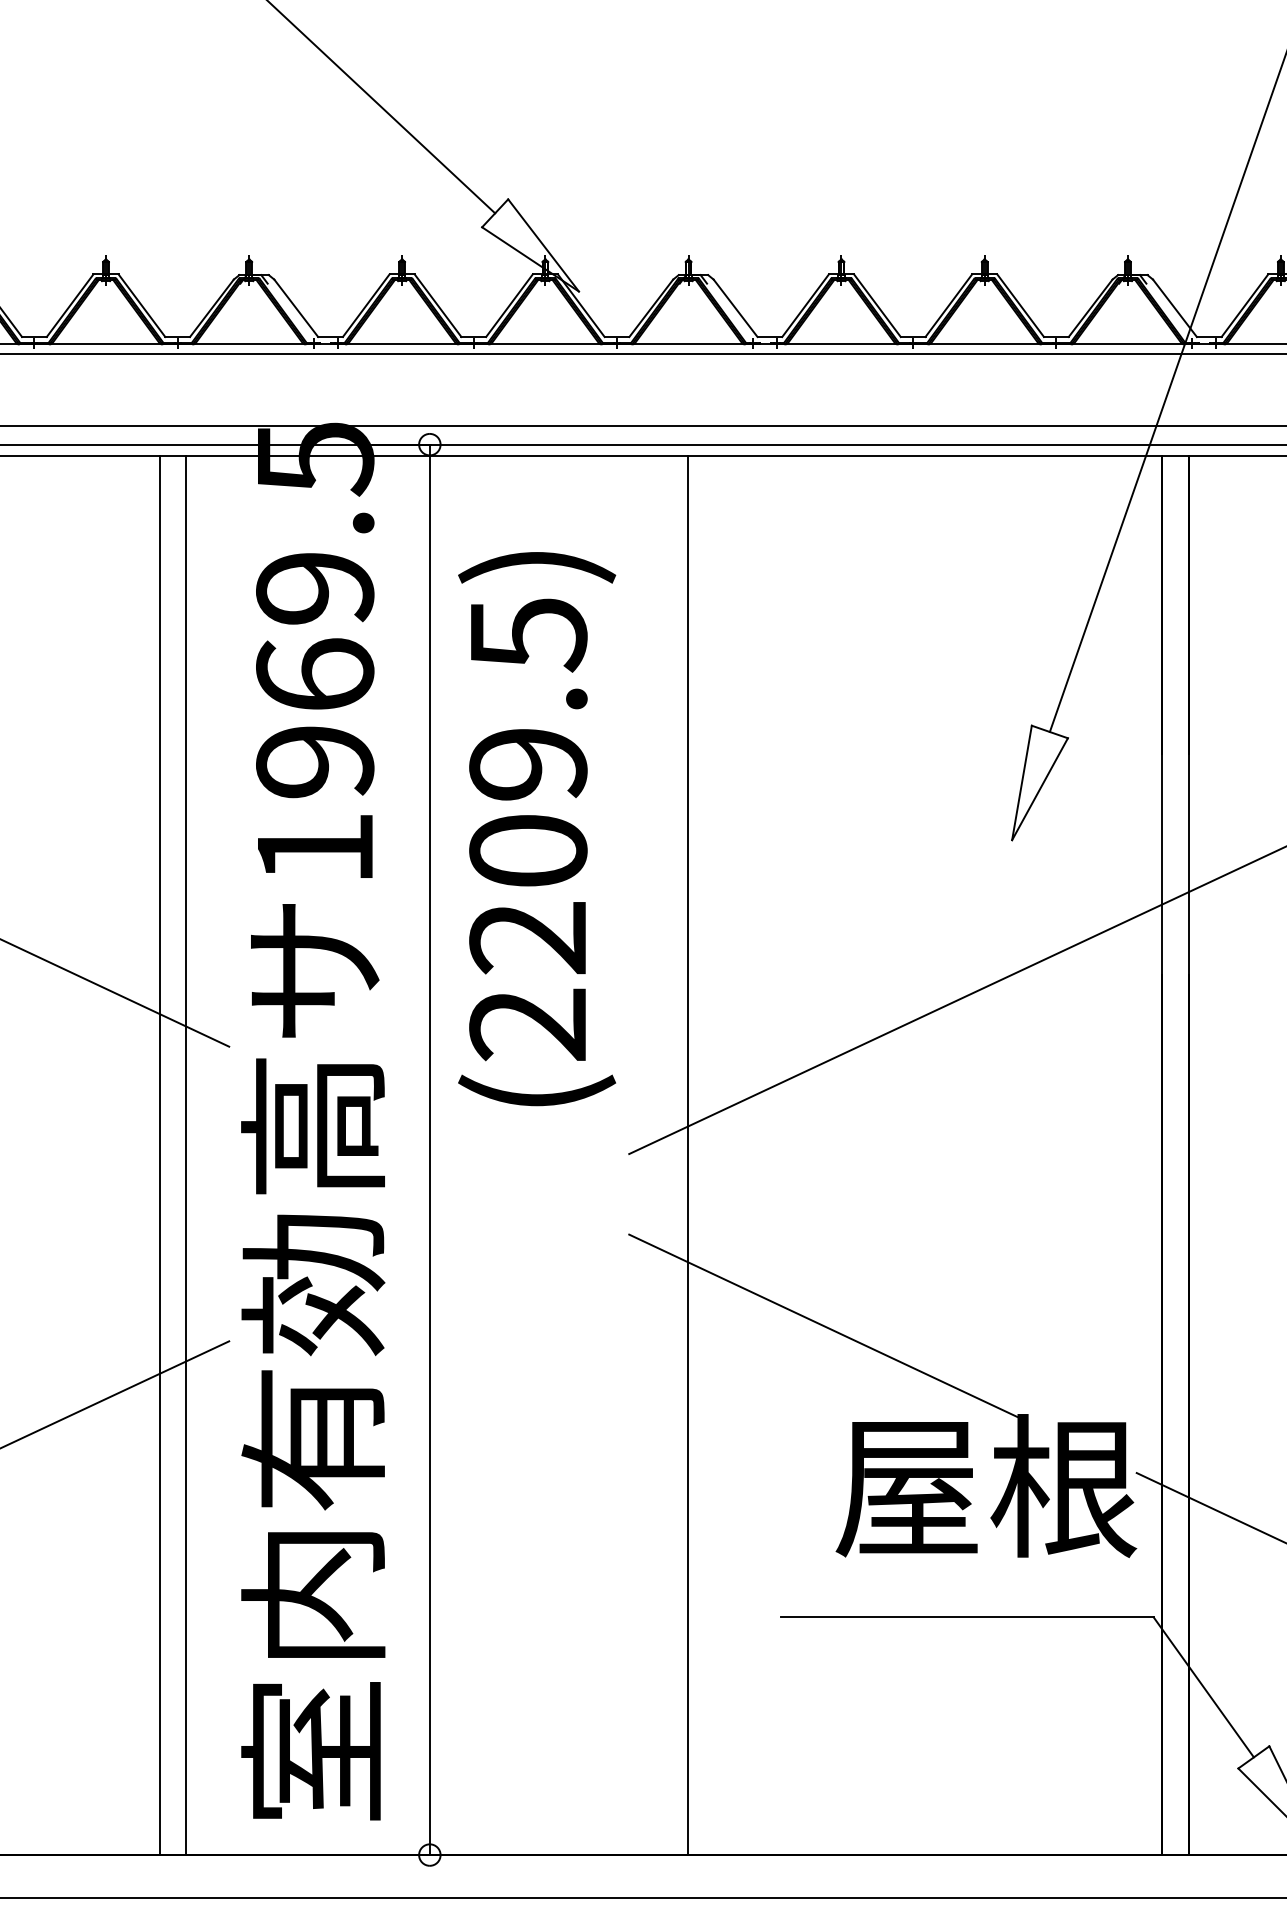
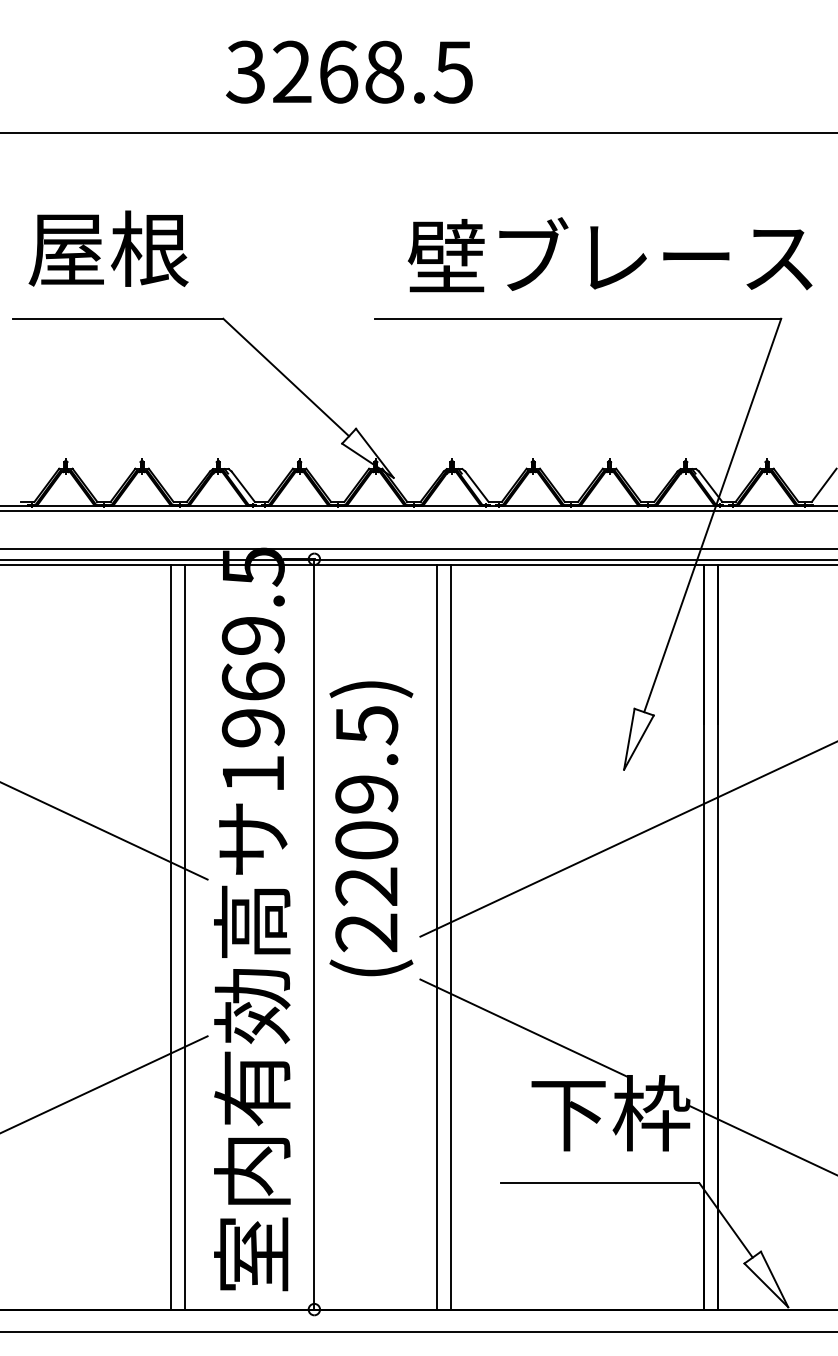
text: (537, 828) -> (371, 828), moved
line: (661, 1155) -> (437, 937), added
text: (986, 1486) -> (610, 1113), 屋根 -> 下枠

